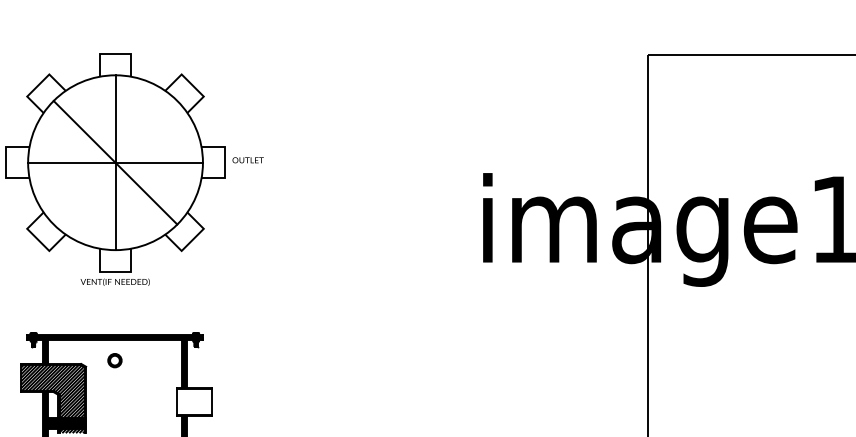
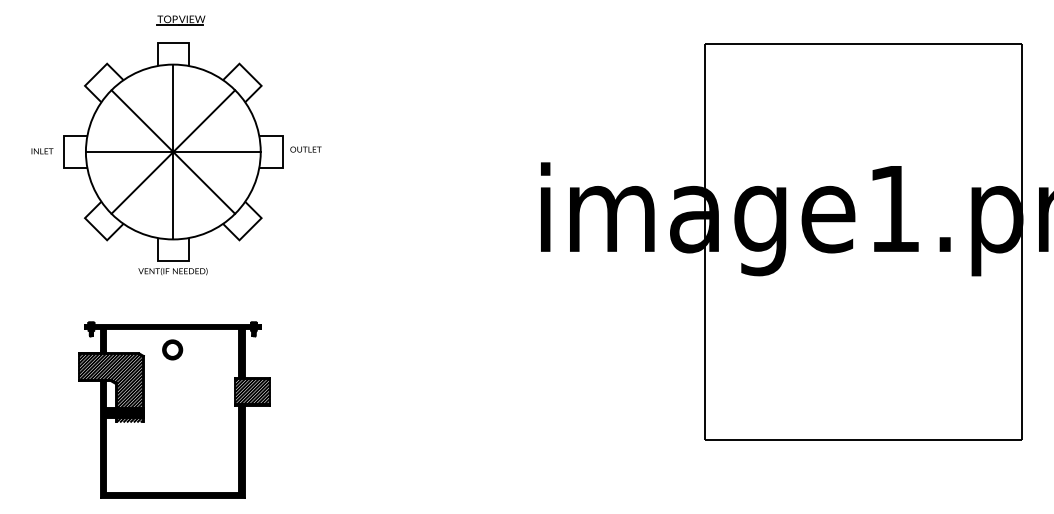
part: (122, 31) -> (180, 20), added
line: (115, 162) -> (173, 151), added
part: (114, 360) -> (172, 349), size x1.43
hatch: (194, 402) -> (252, 391), added

